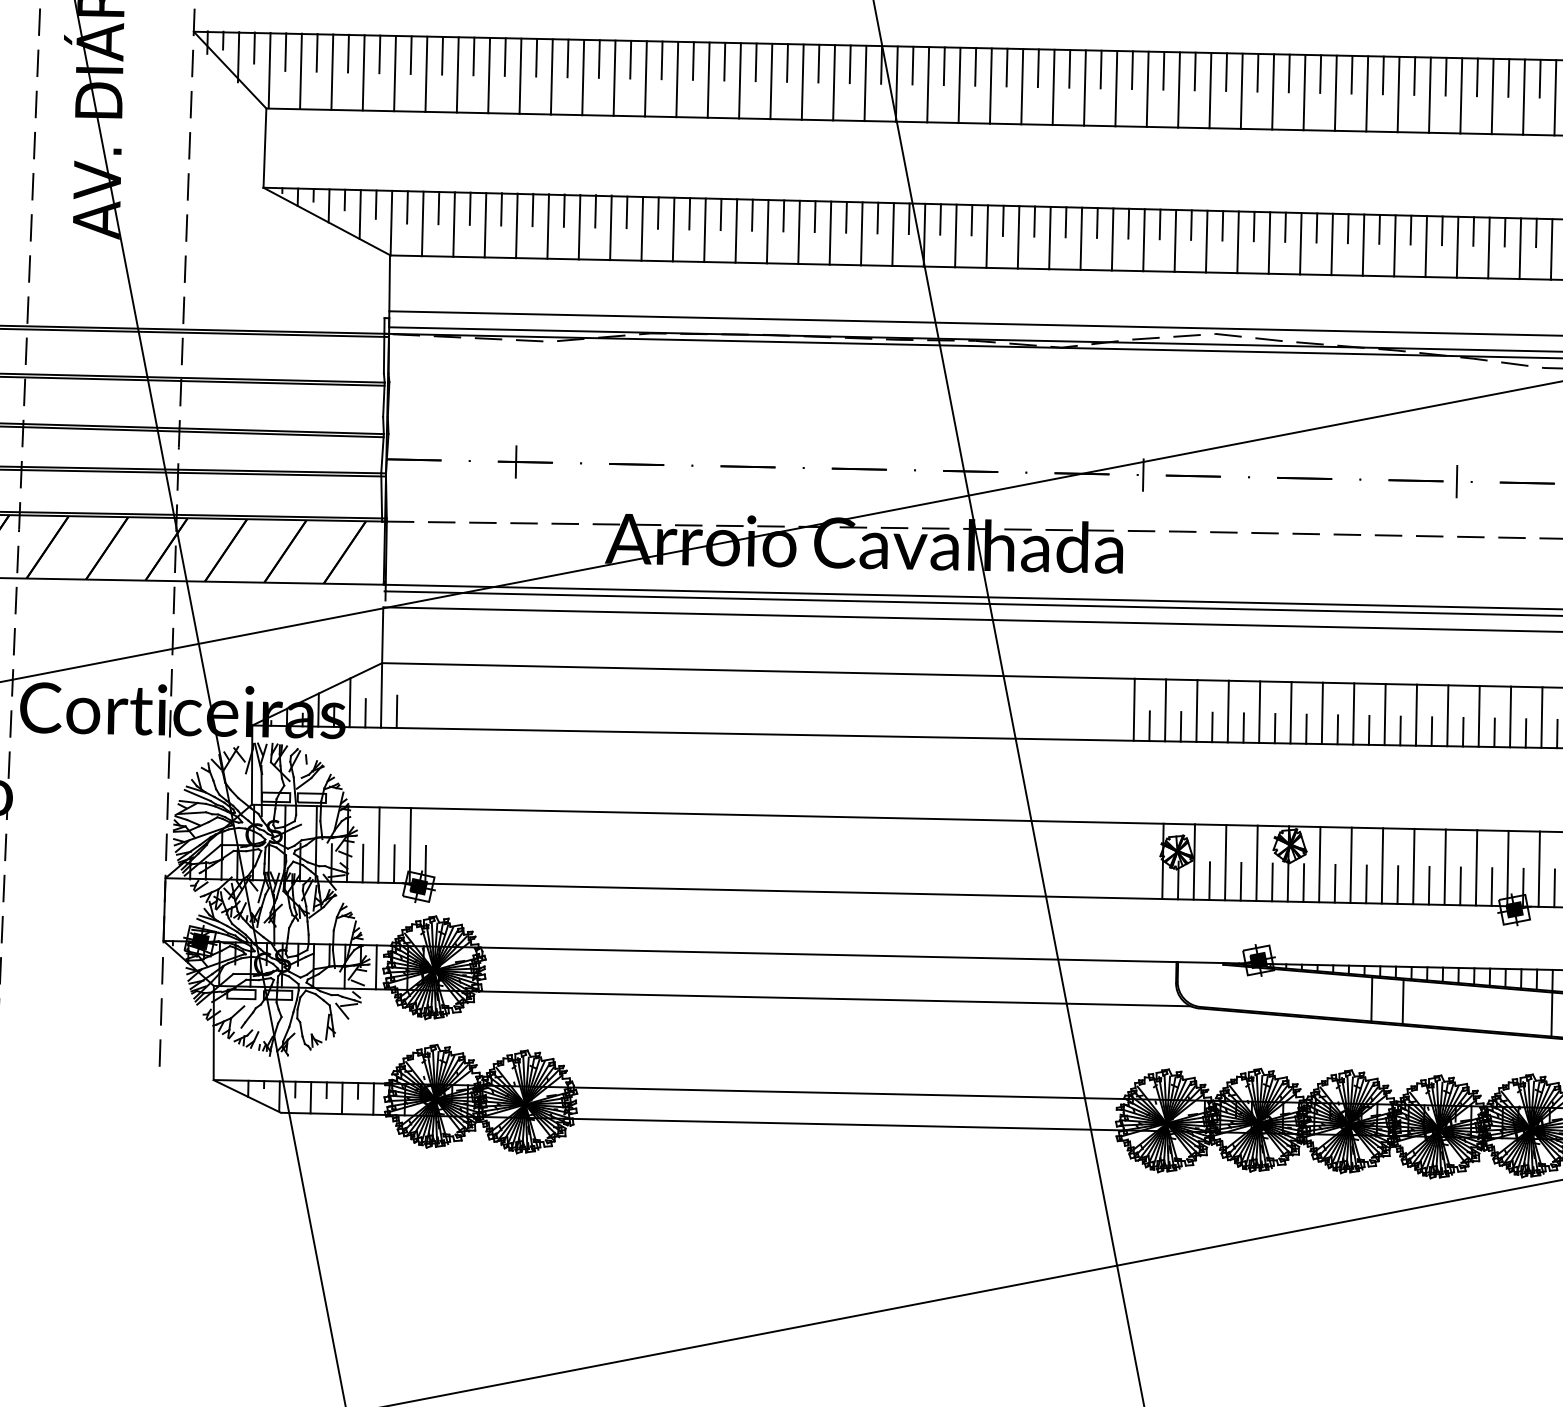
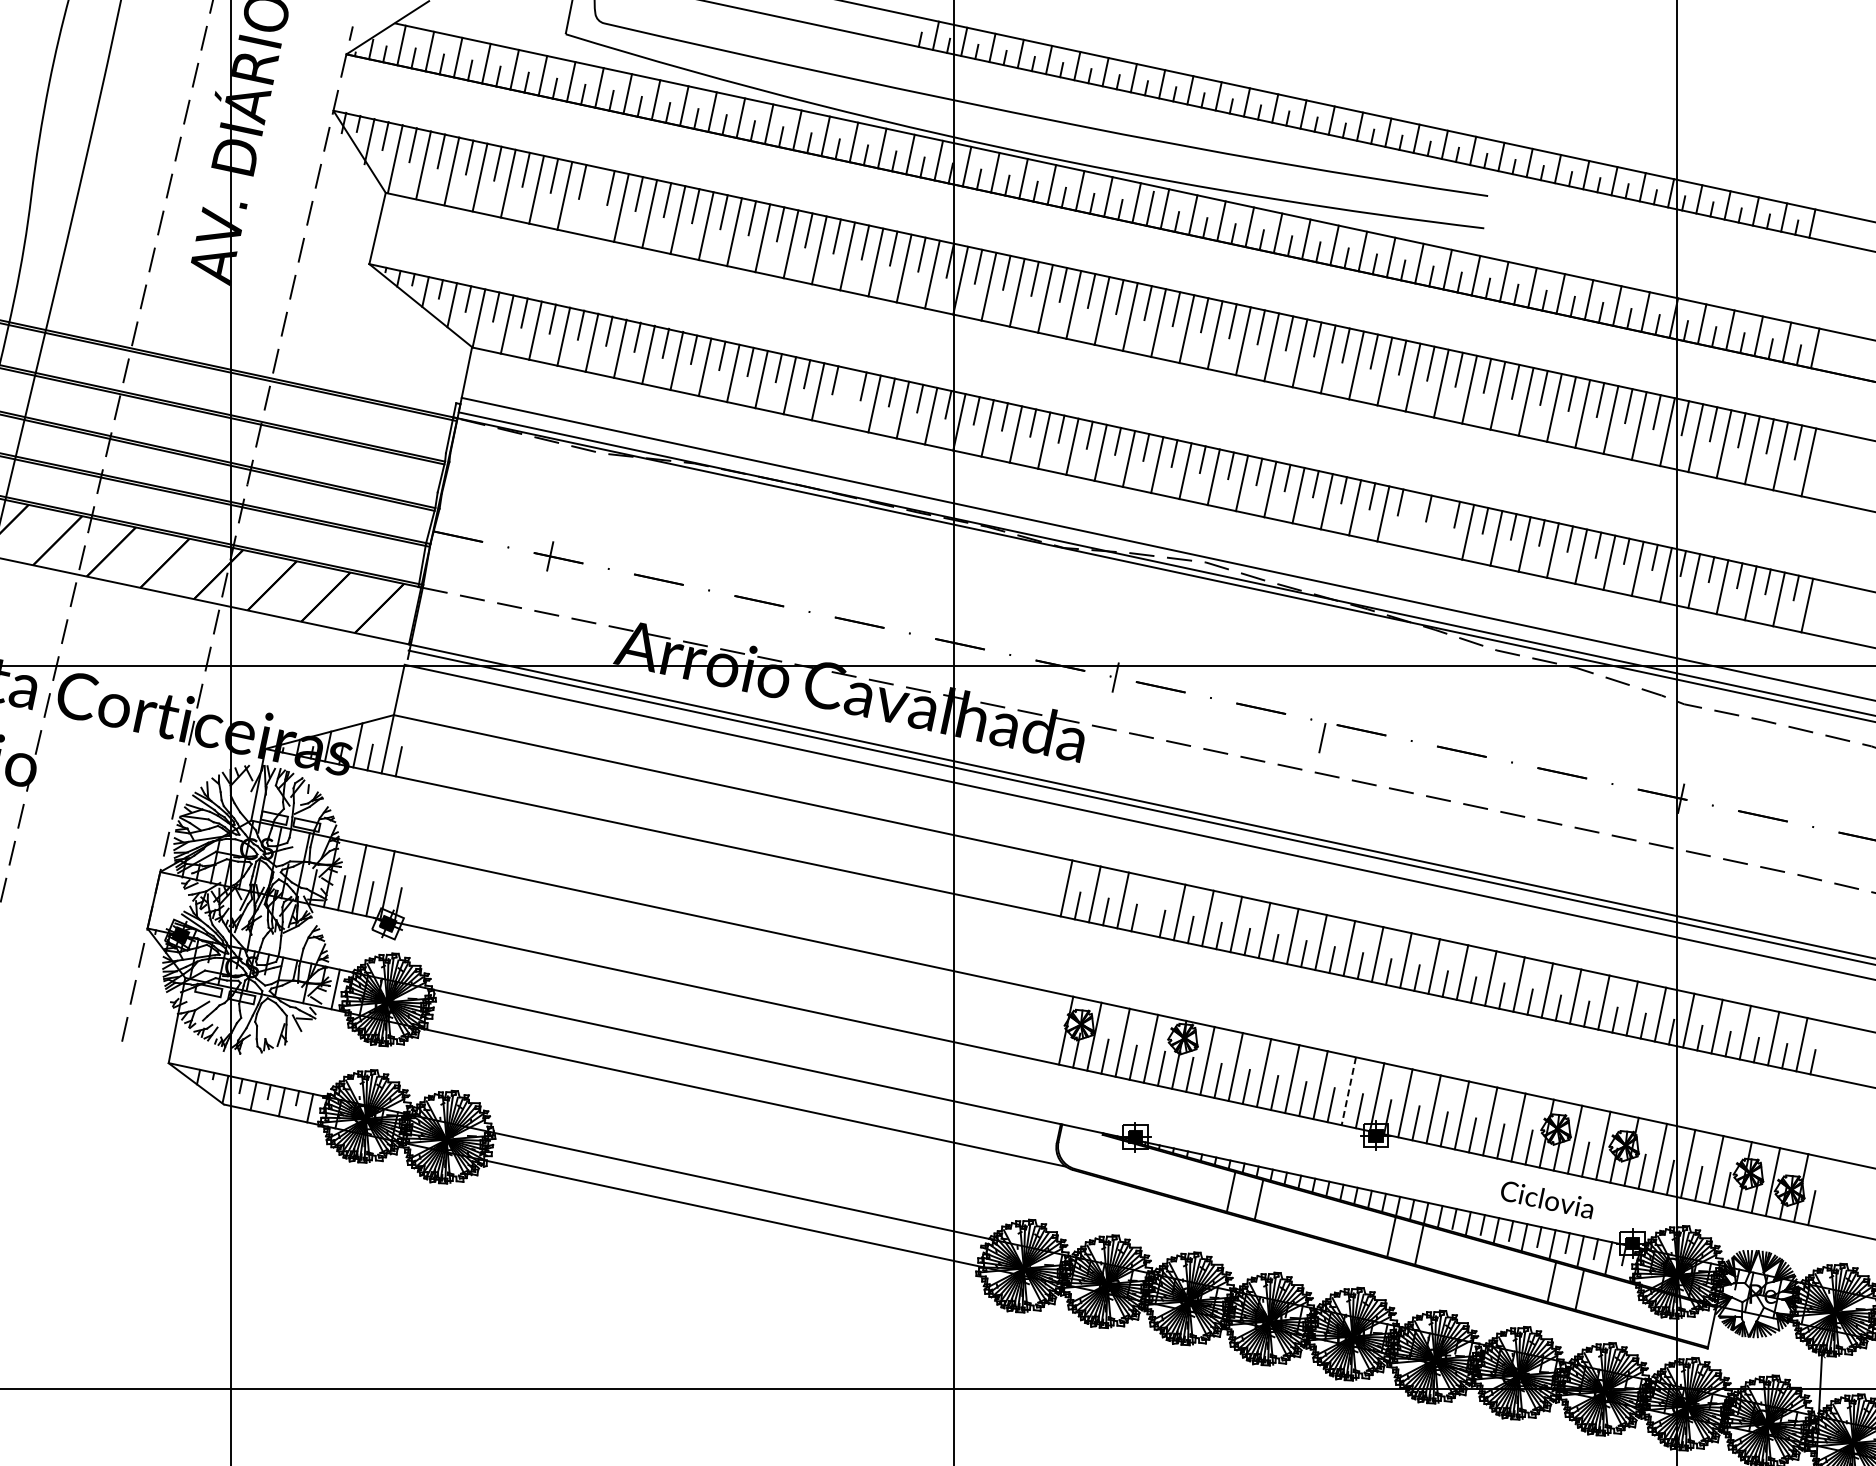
line: (488, 75) -> (592, 201), removed
line: (799, 231) -> (846, 397), removed
line: (1426, 246) -> (1411, 519), removed
line: (1457, 246) -> (1439, 525), removed
line: (1457, 481) -> (1322, 738), moved
line: (1228, 711) -> (1151, 906), removed
line: (1476, 868) -> (1348, 1091), solid -> dashed

